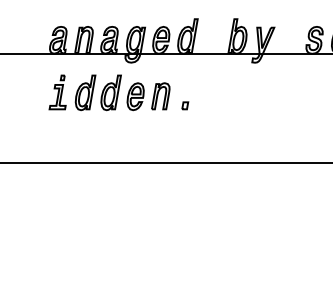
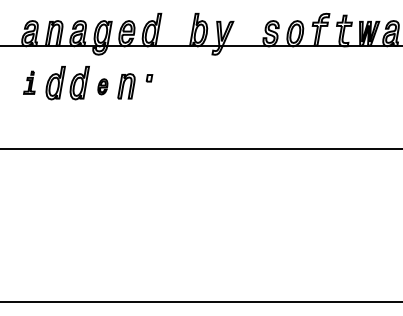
part: (56, 92) -> (28, 82), size x0.7
part: (135, 96) -> (102, 86), size x0.6
part: (185, 106) -> (149, 78), moved

